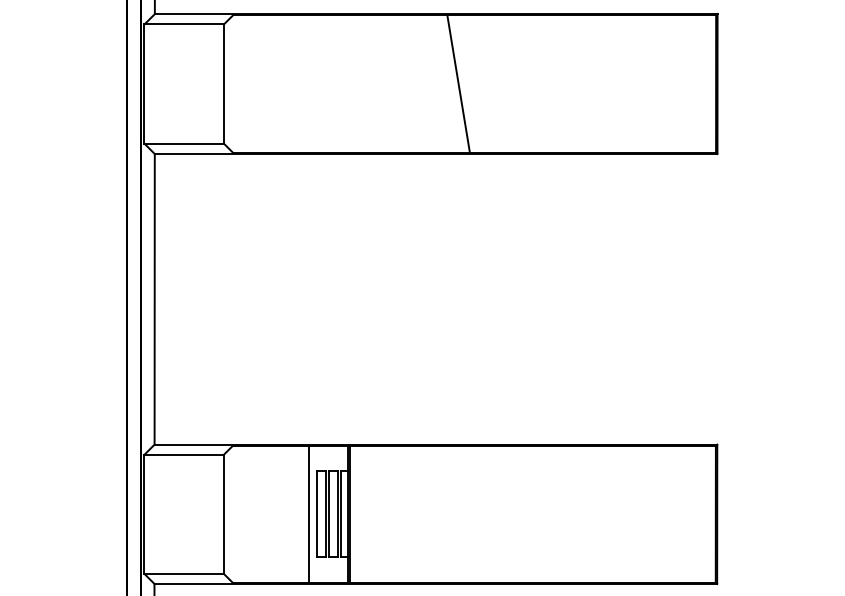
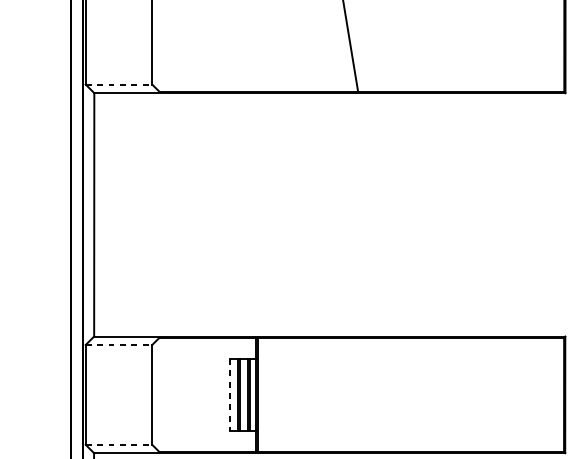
line: (184, 143) -> (119, 84), solid -> dashed
line: (184, 454) -> (119, 344), solid -> dashed
line: (308, 514) -> (223, 395), removed
line: (316, 514) -> (229, 395), solid -> dashed
line: (184, 573) -> (119, 444), solid -> dashed

